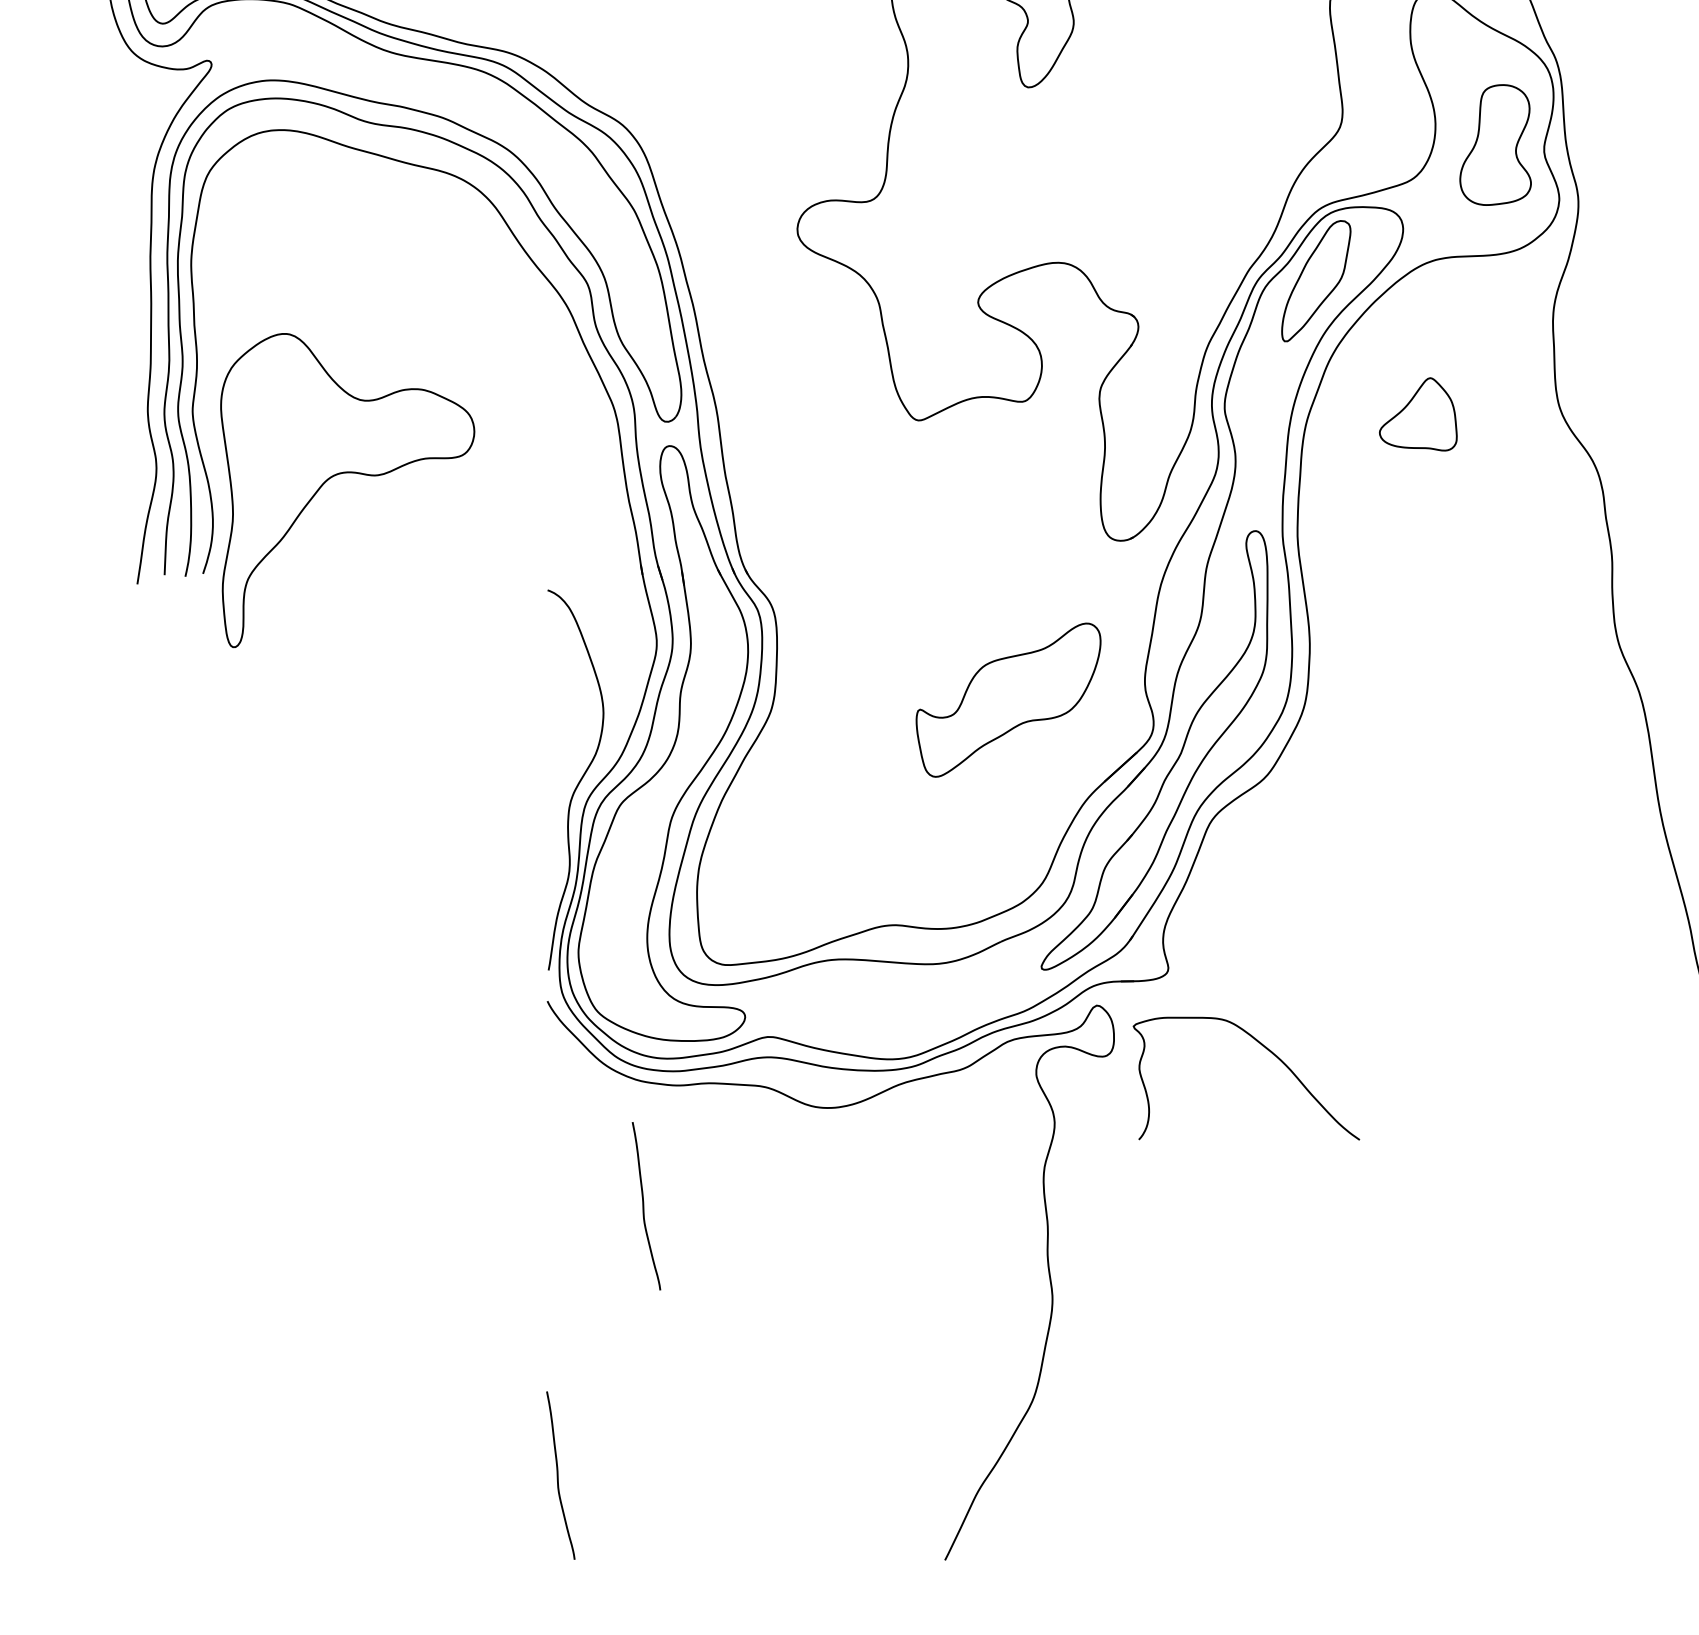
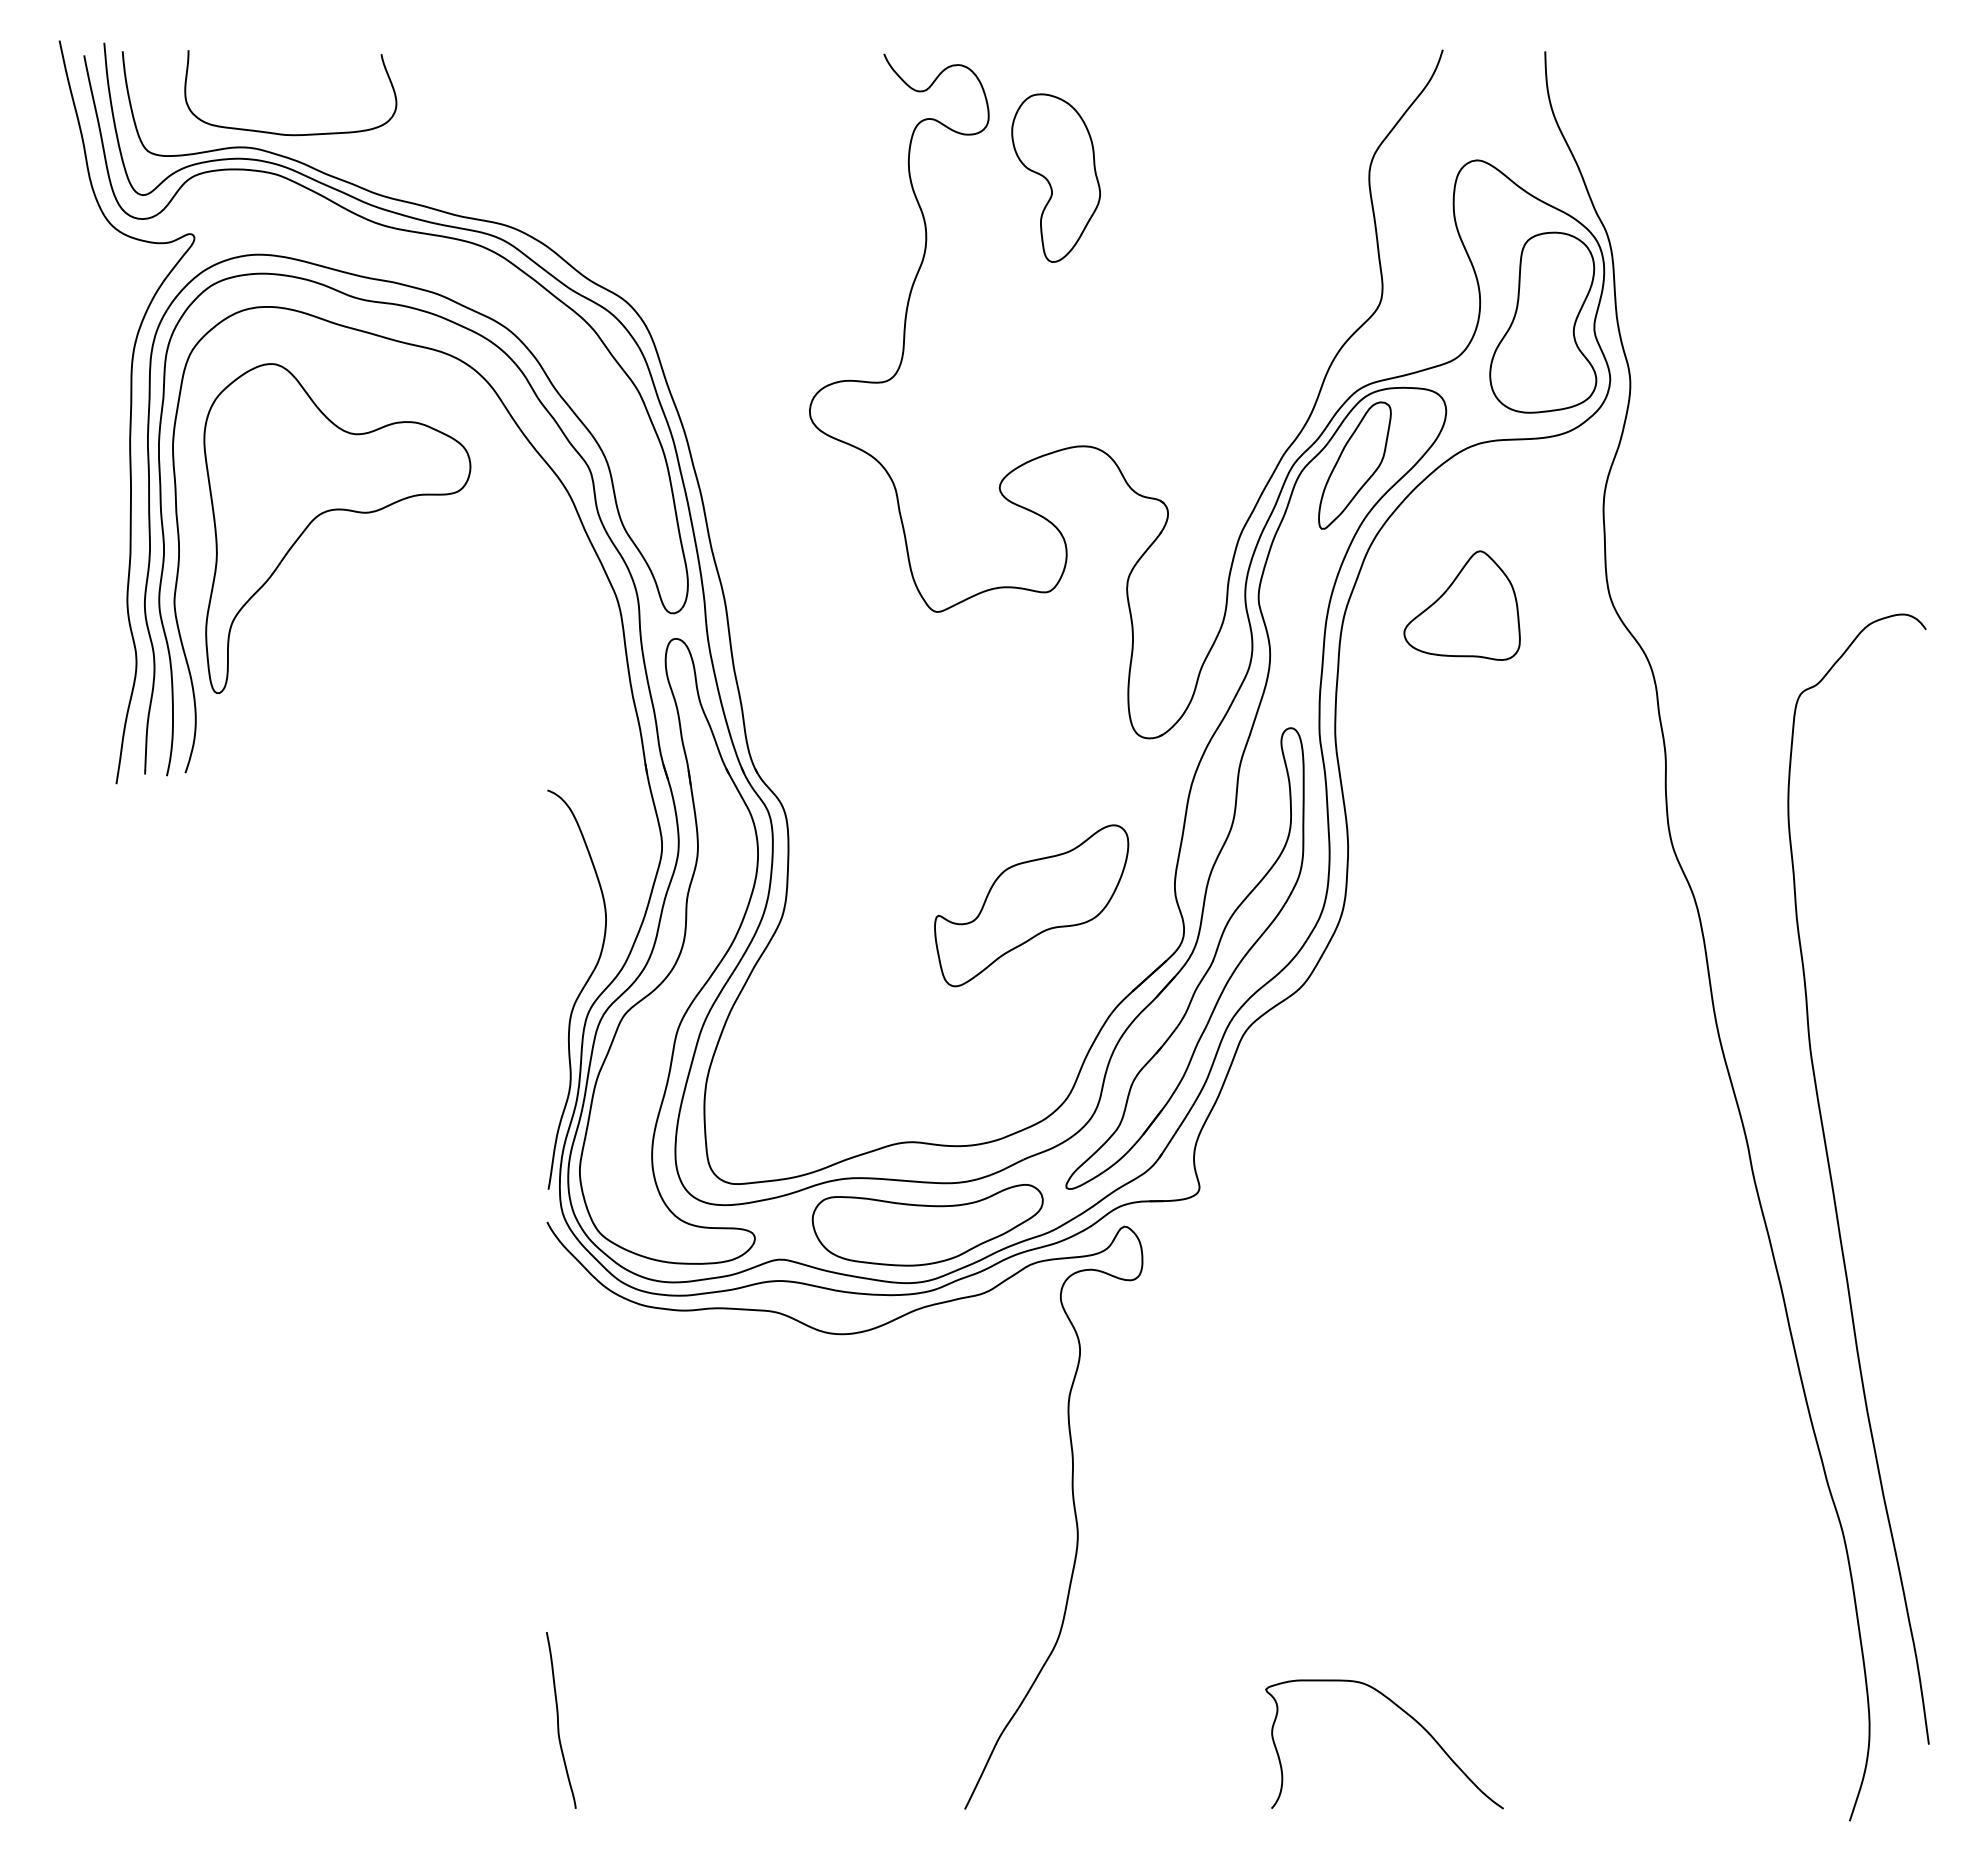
part: (1495, 144) -> (1543, 322), size x1.43
part: (1417, 414) -> (1461, 605), size x1.43
part: (347, 473) -> (337, 510), moved
part: (909, 1004) -> (927, 1225), added
curve: (1267, 1050) -> (1406, 1714), moved
curve: (643, 1206) -> (648, 1437), removed

